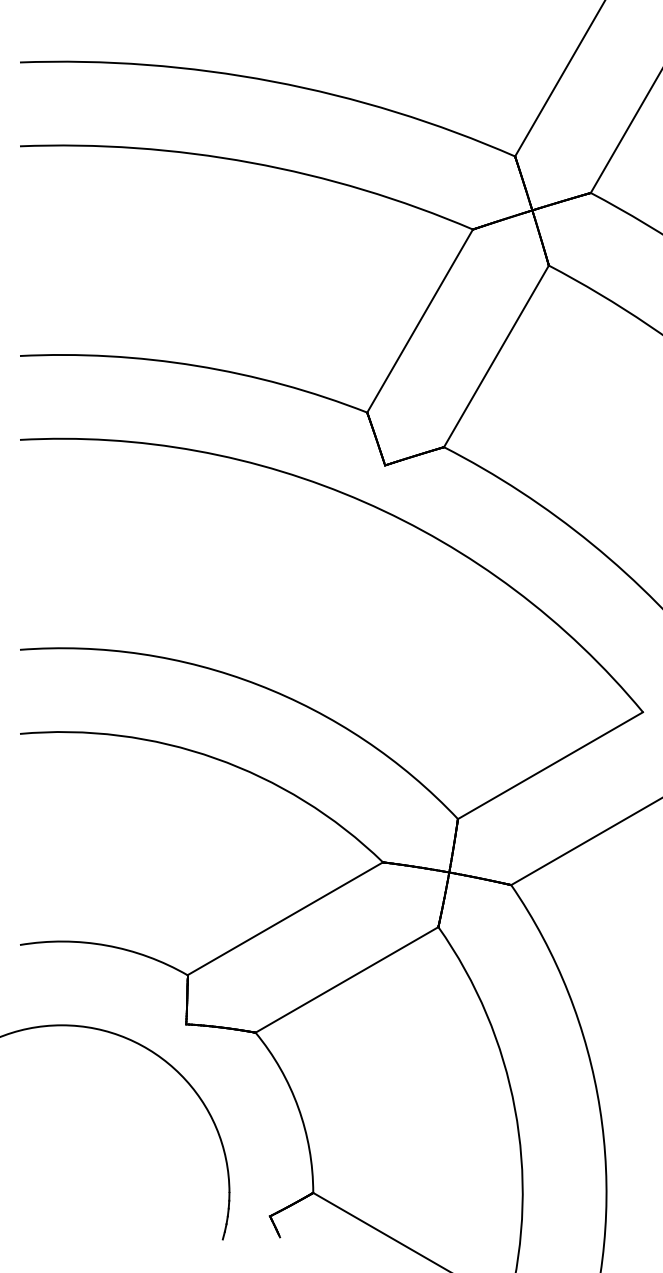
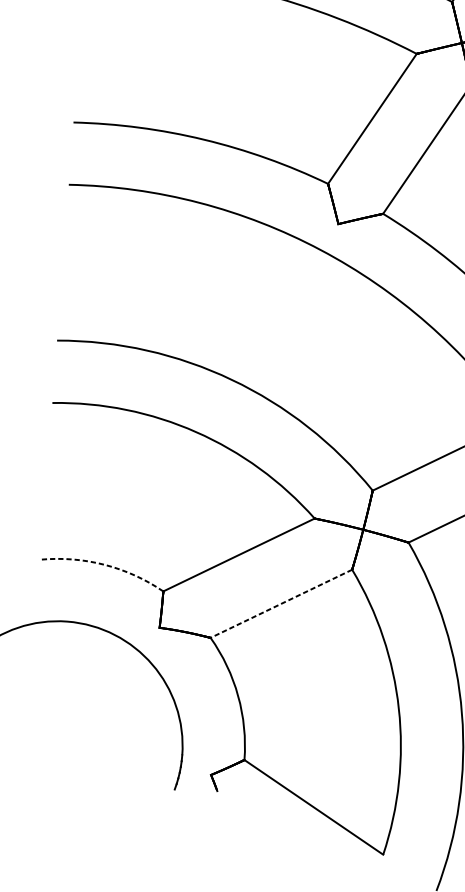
arc: (106, 945) -> (104, 564), solid -> dashed
line: (347, 979) -> (281, 603), solid -> dashed

